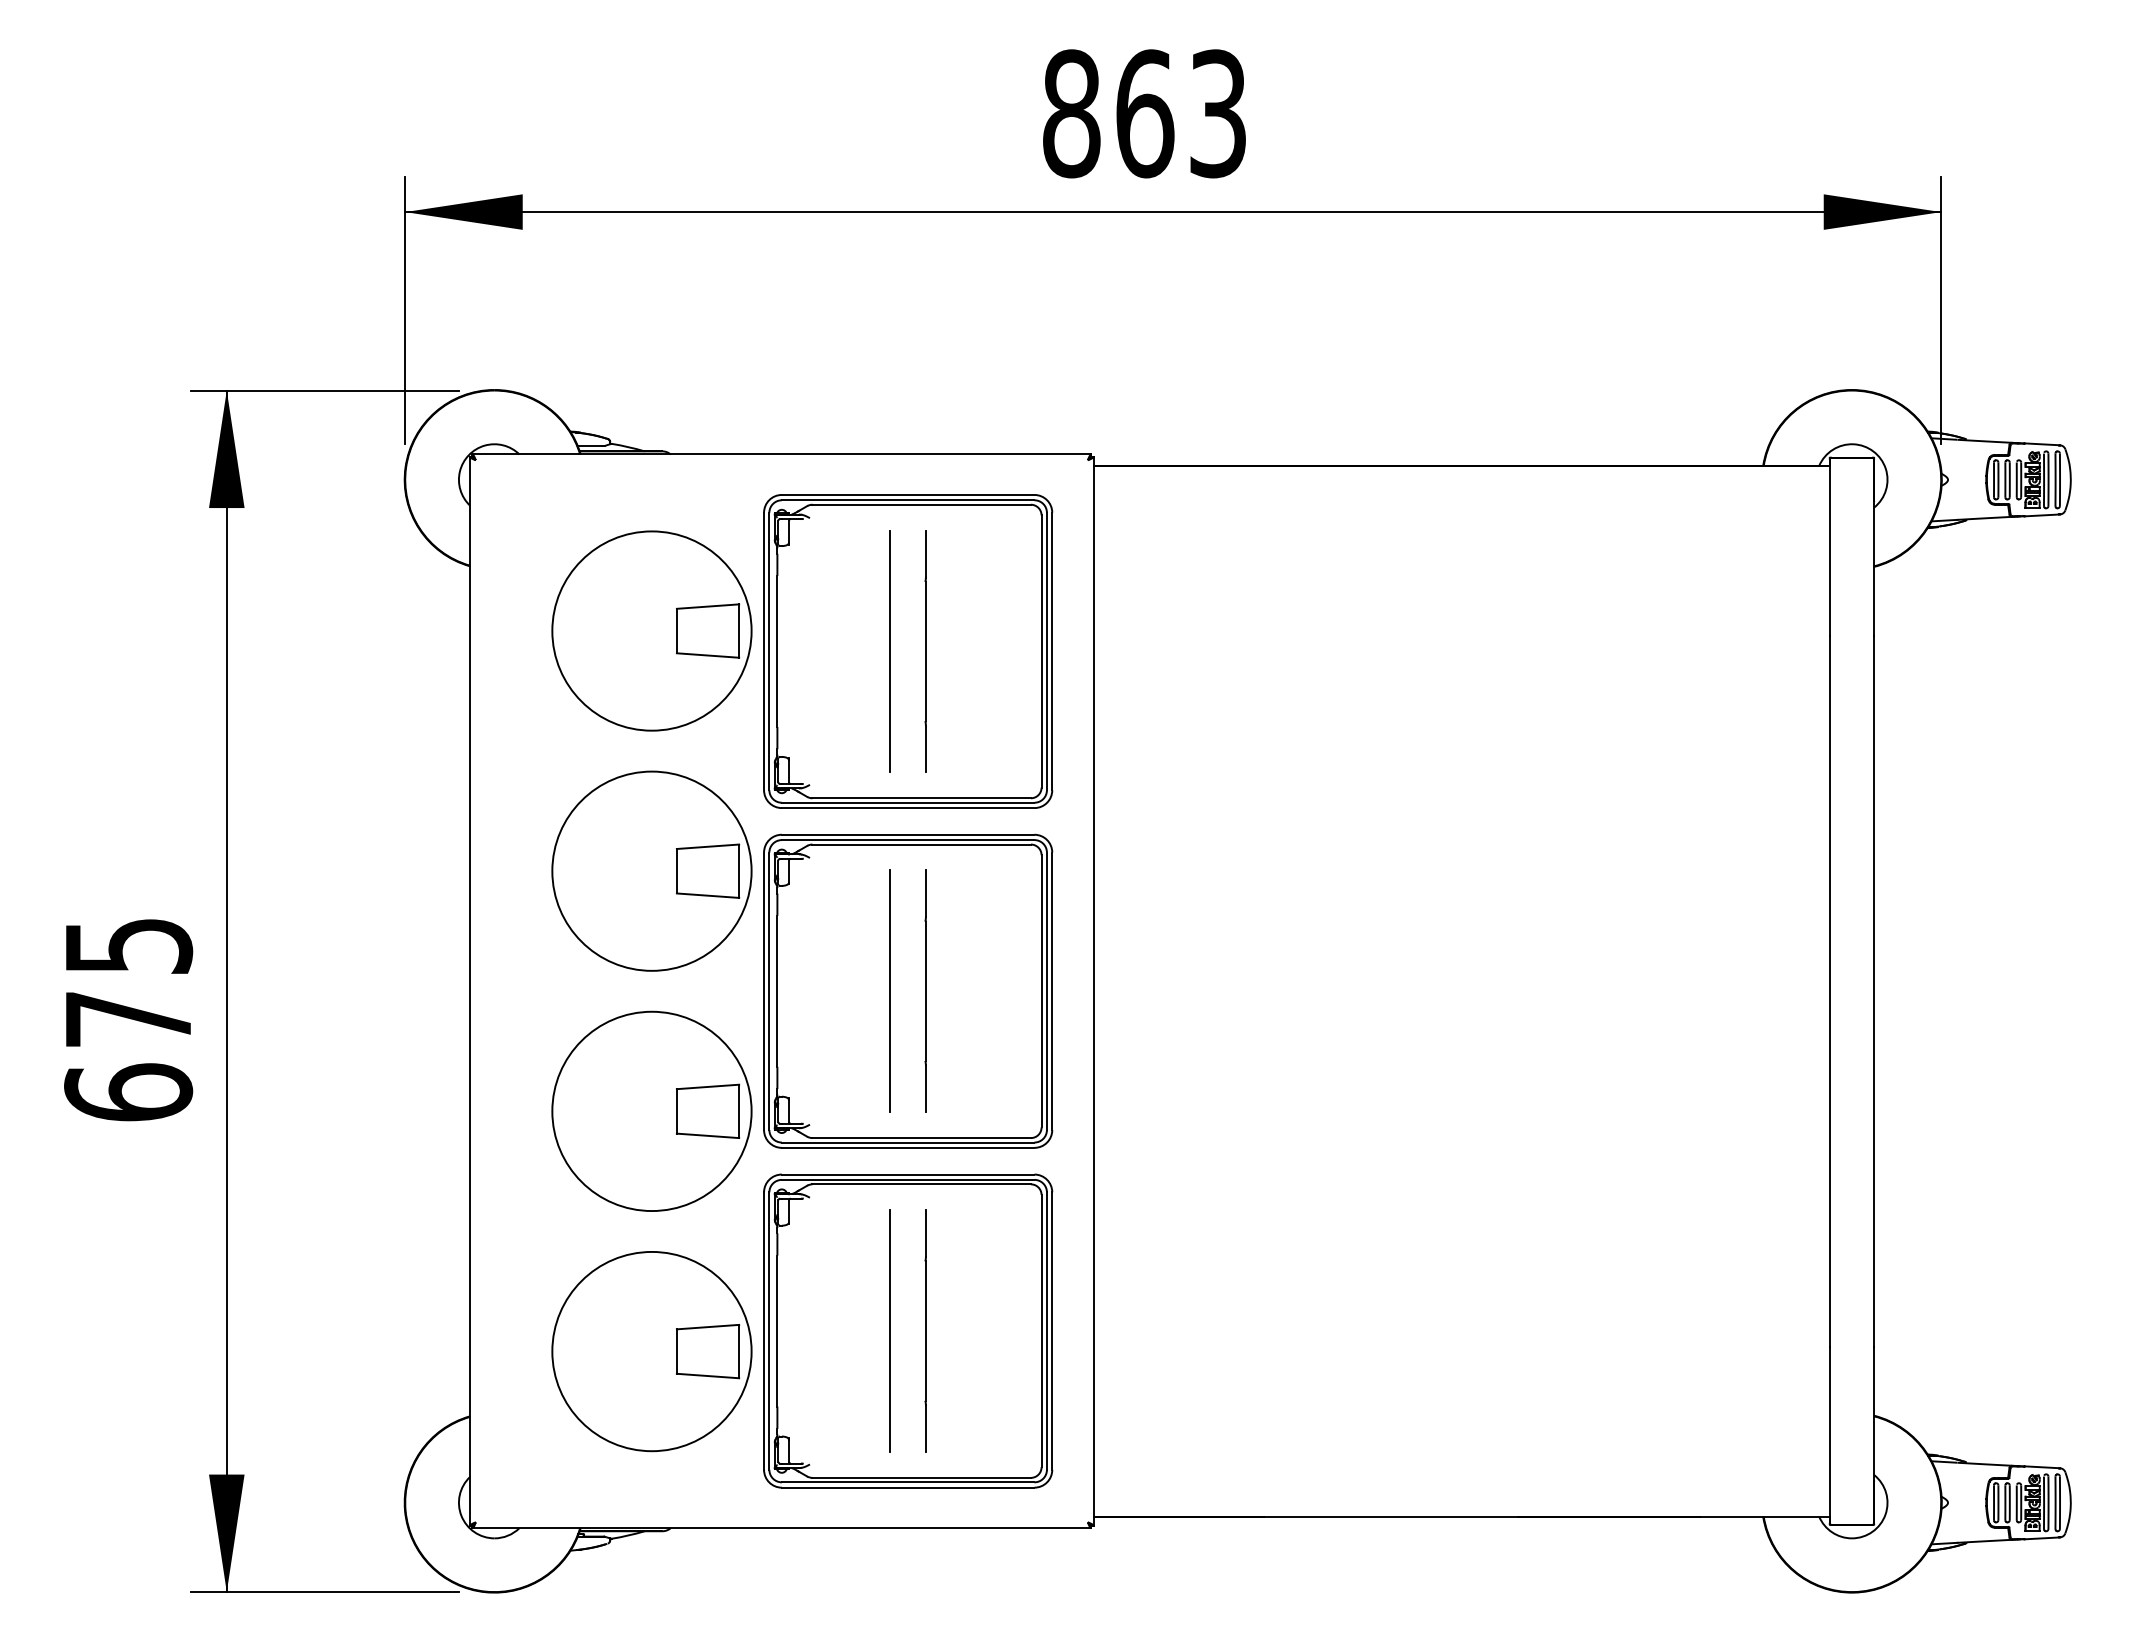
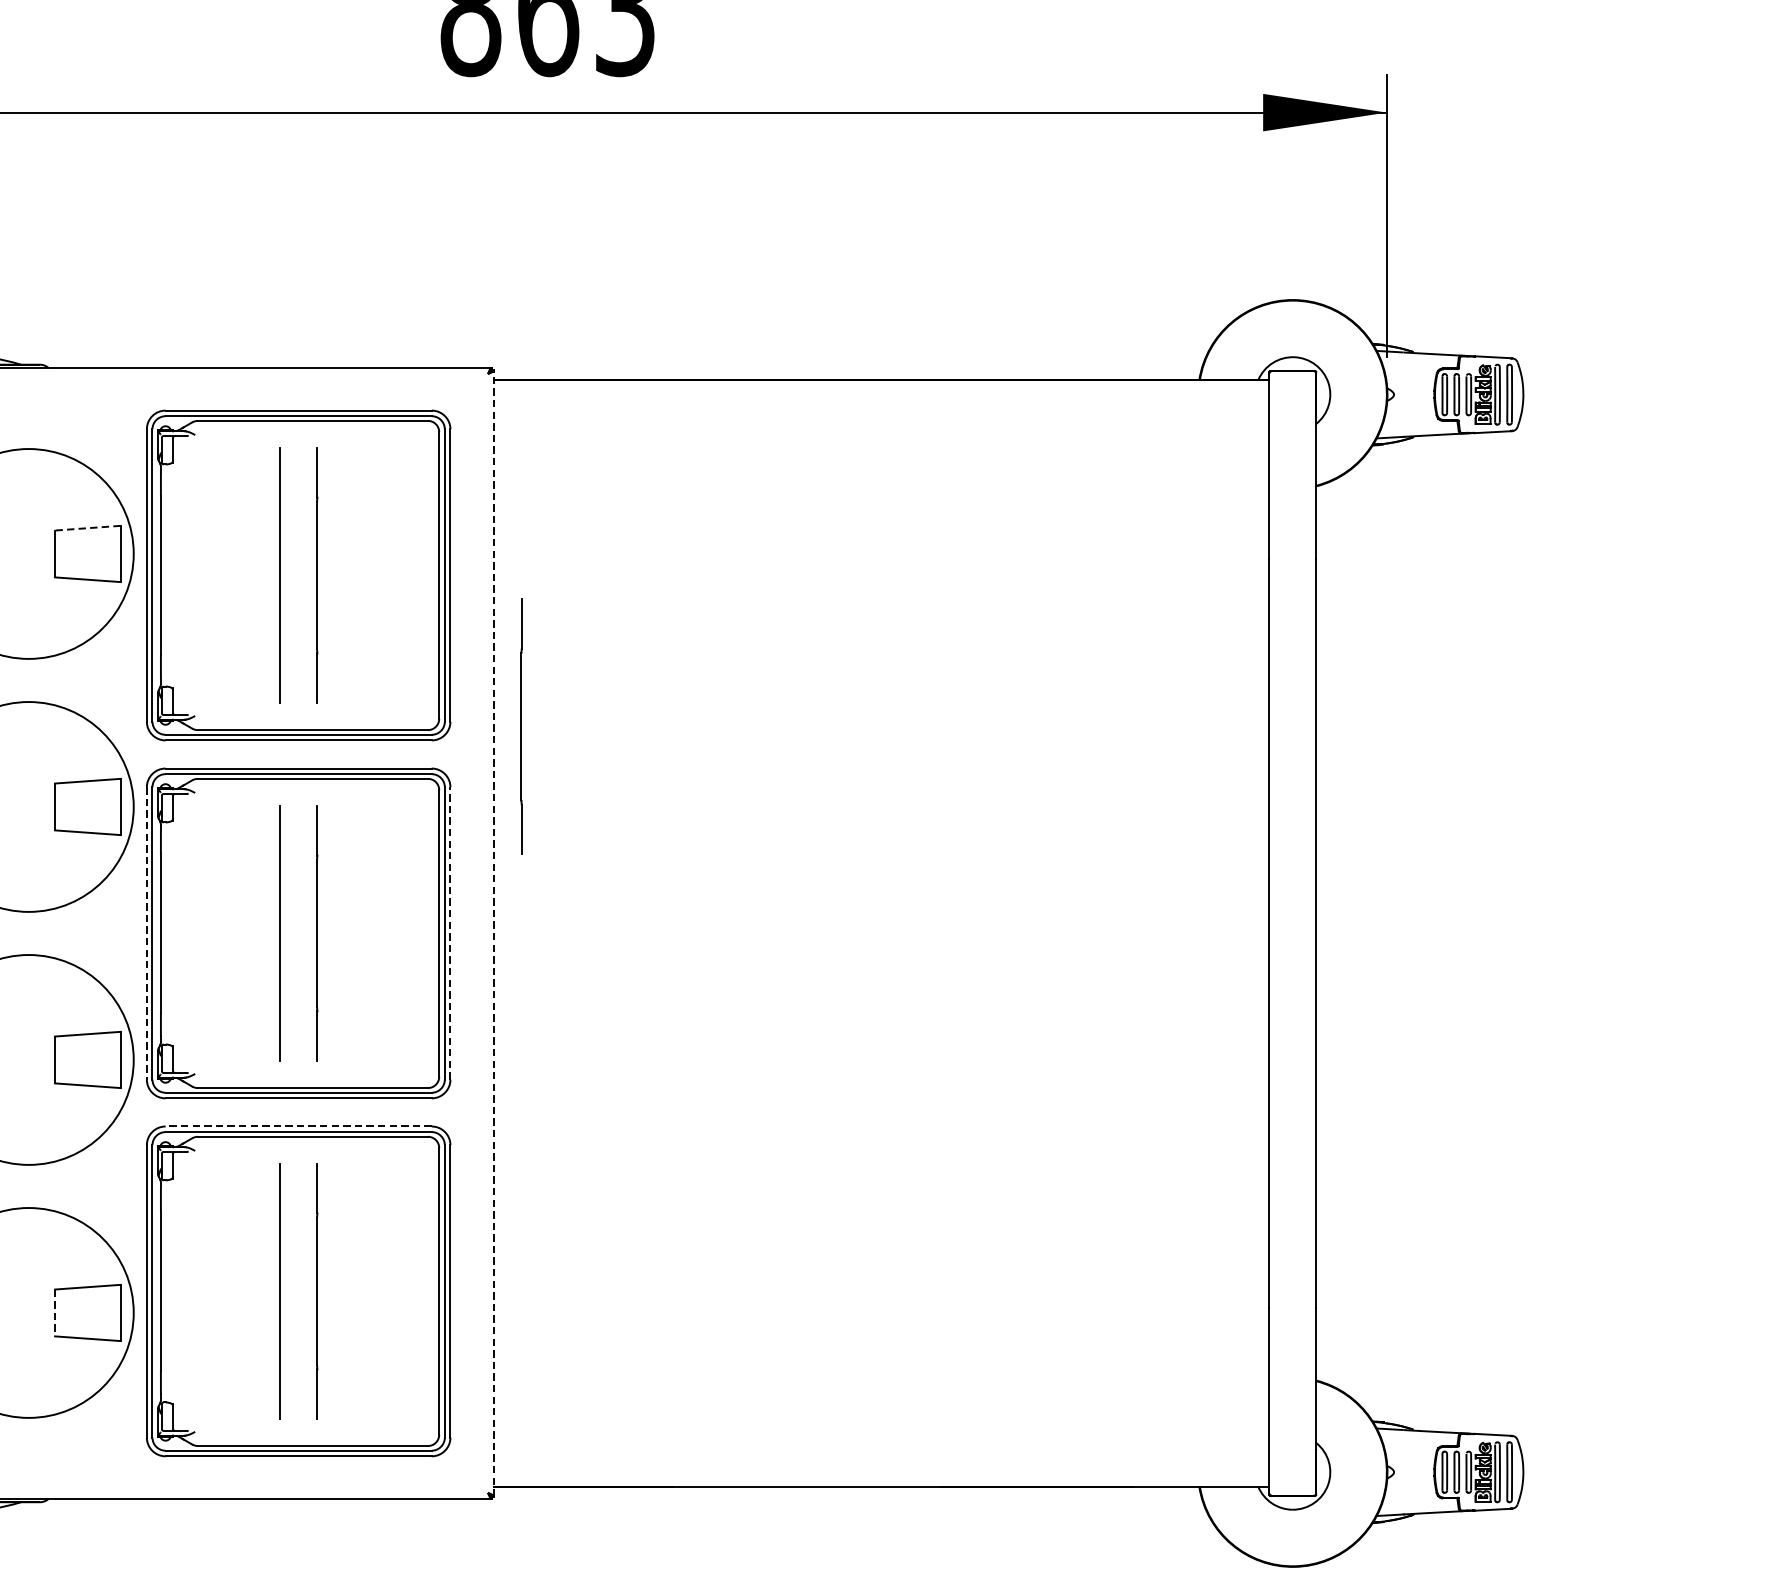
line: (707, 606) -> (87, 528), solid -> dashed
line: (1119, 794) -> (521, 726), added
line: (764, 991) -> (147, 933), solid -> dashed
line: (1052, 991) -> (450, 933), solid -> dashed
line: (1093, 991) -> (493, 933), solid -> dashed
line: (907, 1174) -> (297, 1126), solid -> dashed
line: (676, 1352) -> (54, 1313), solid -> dashed

